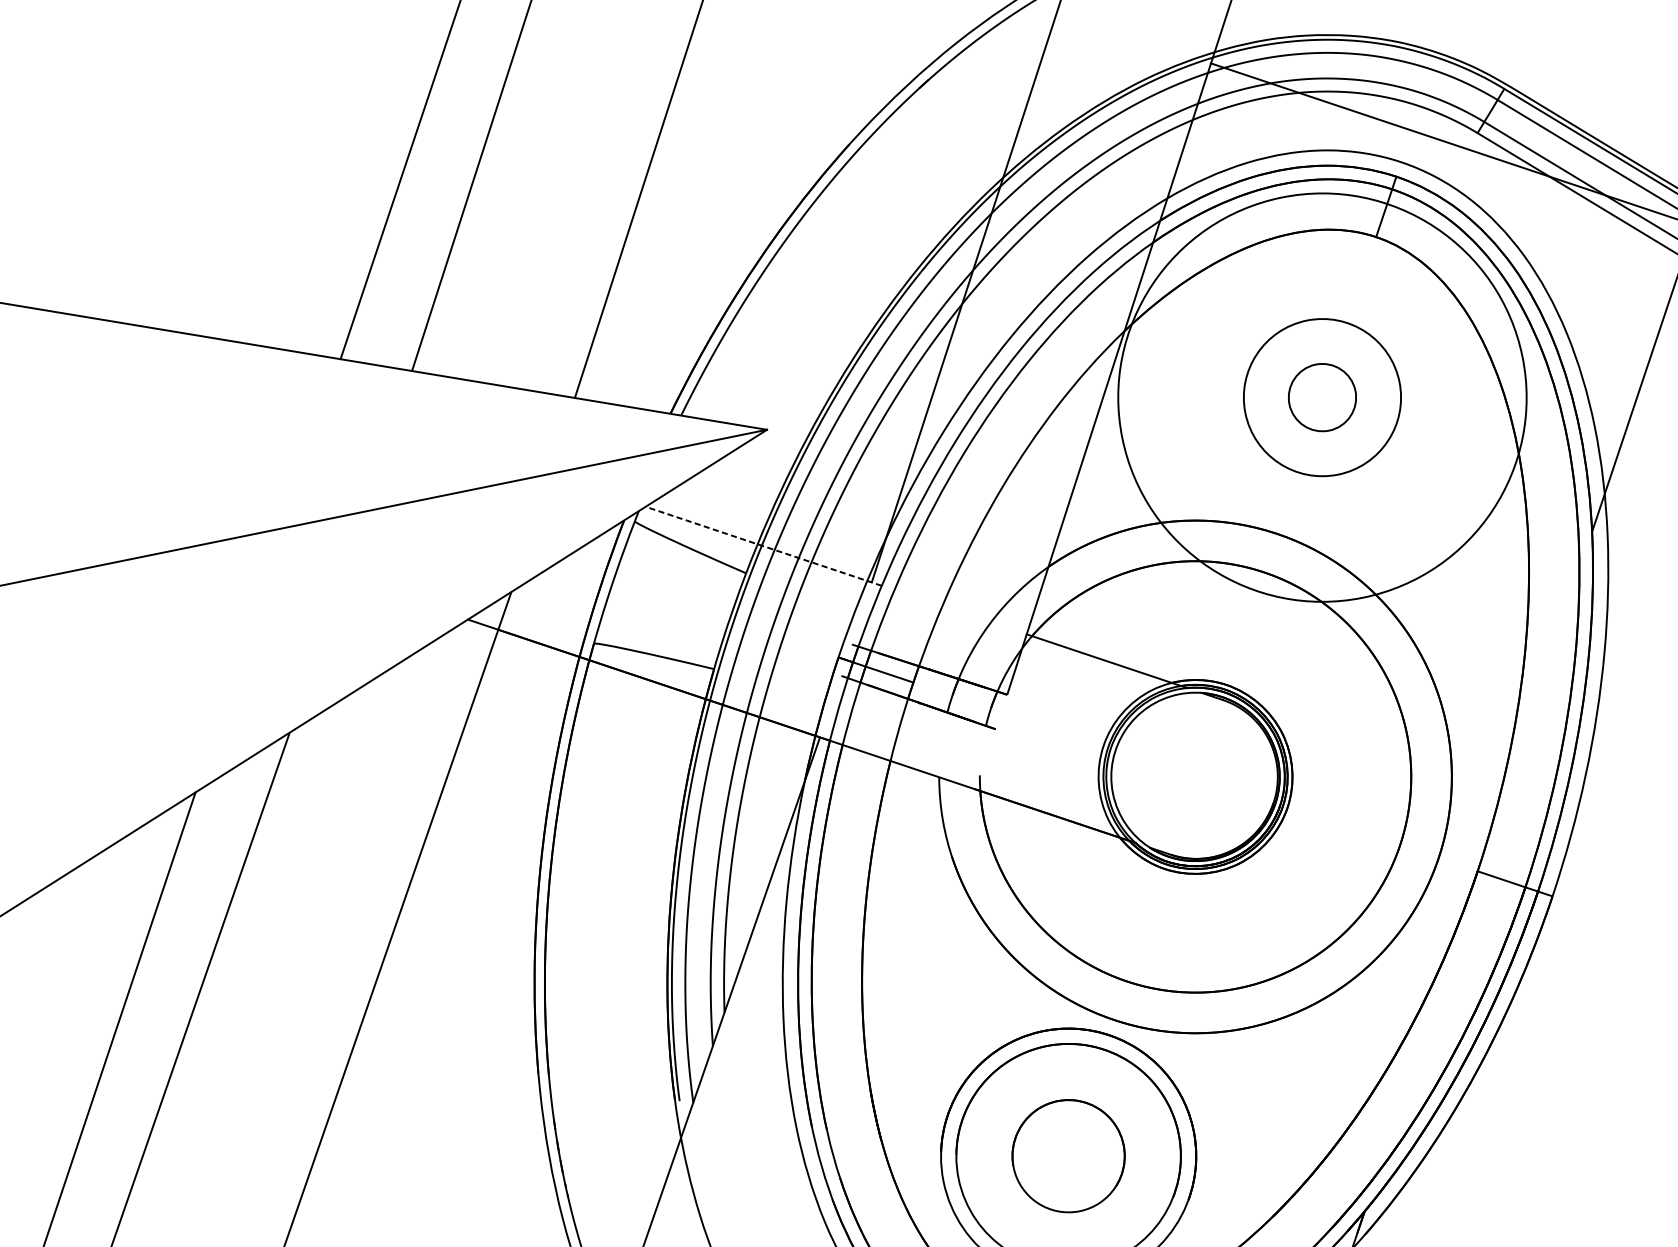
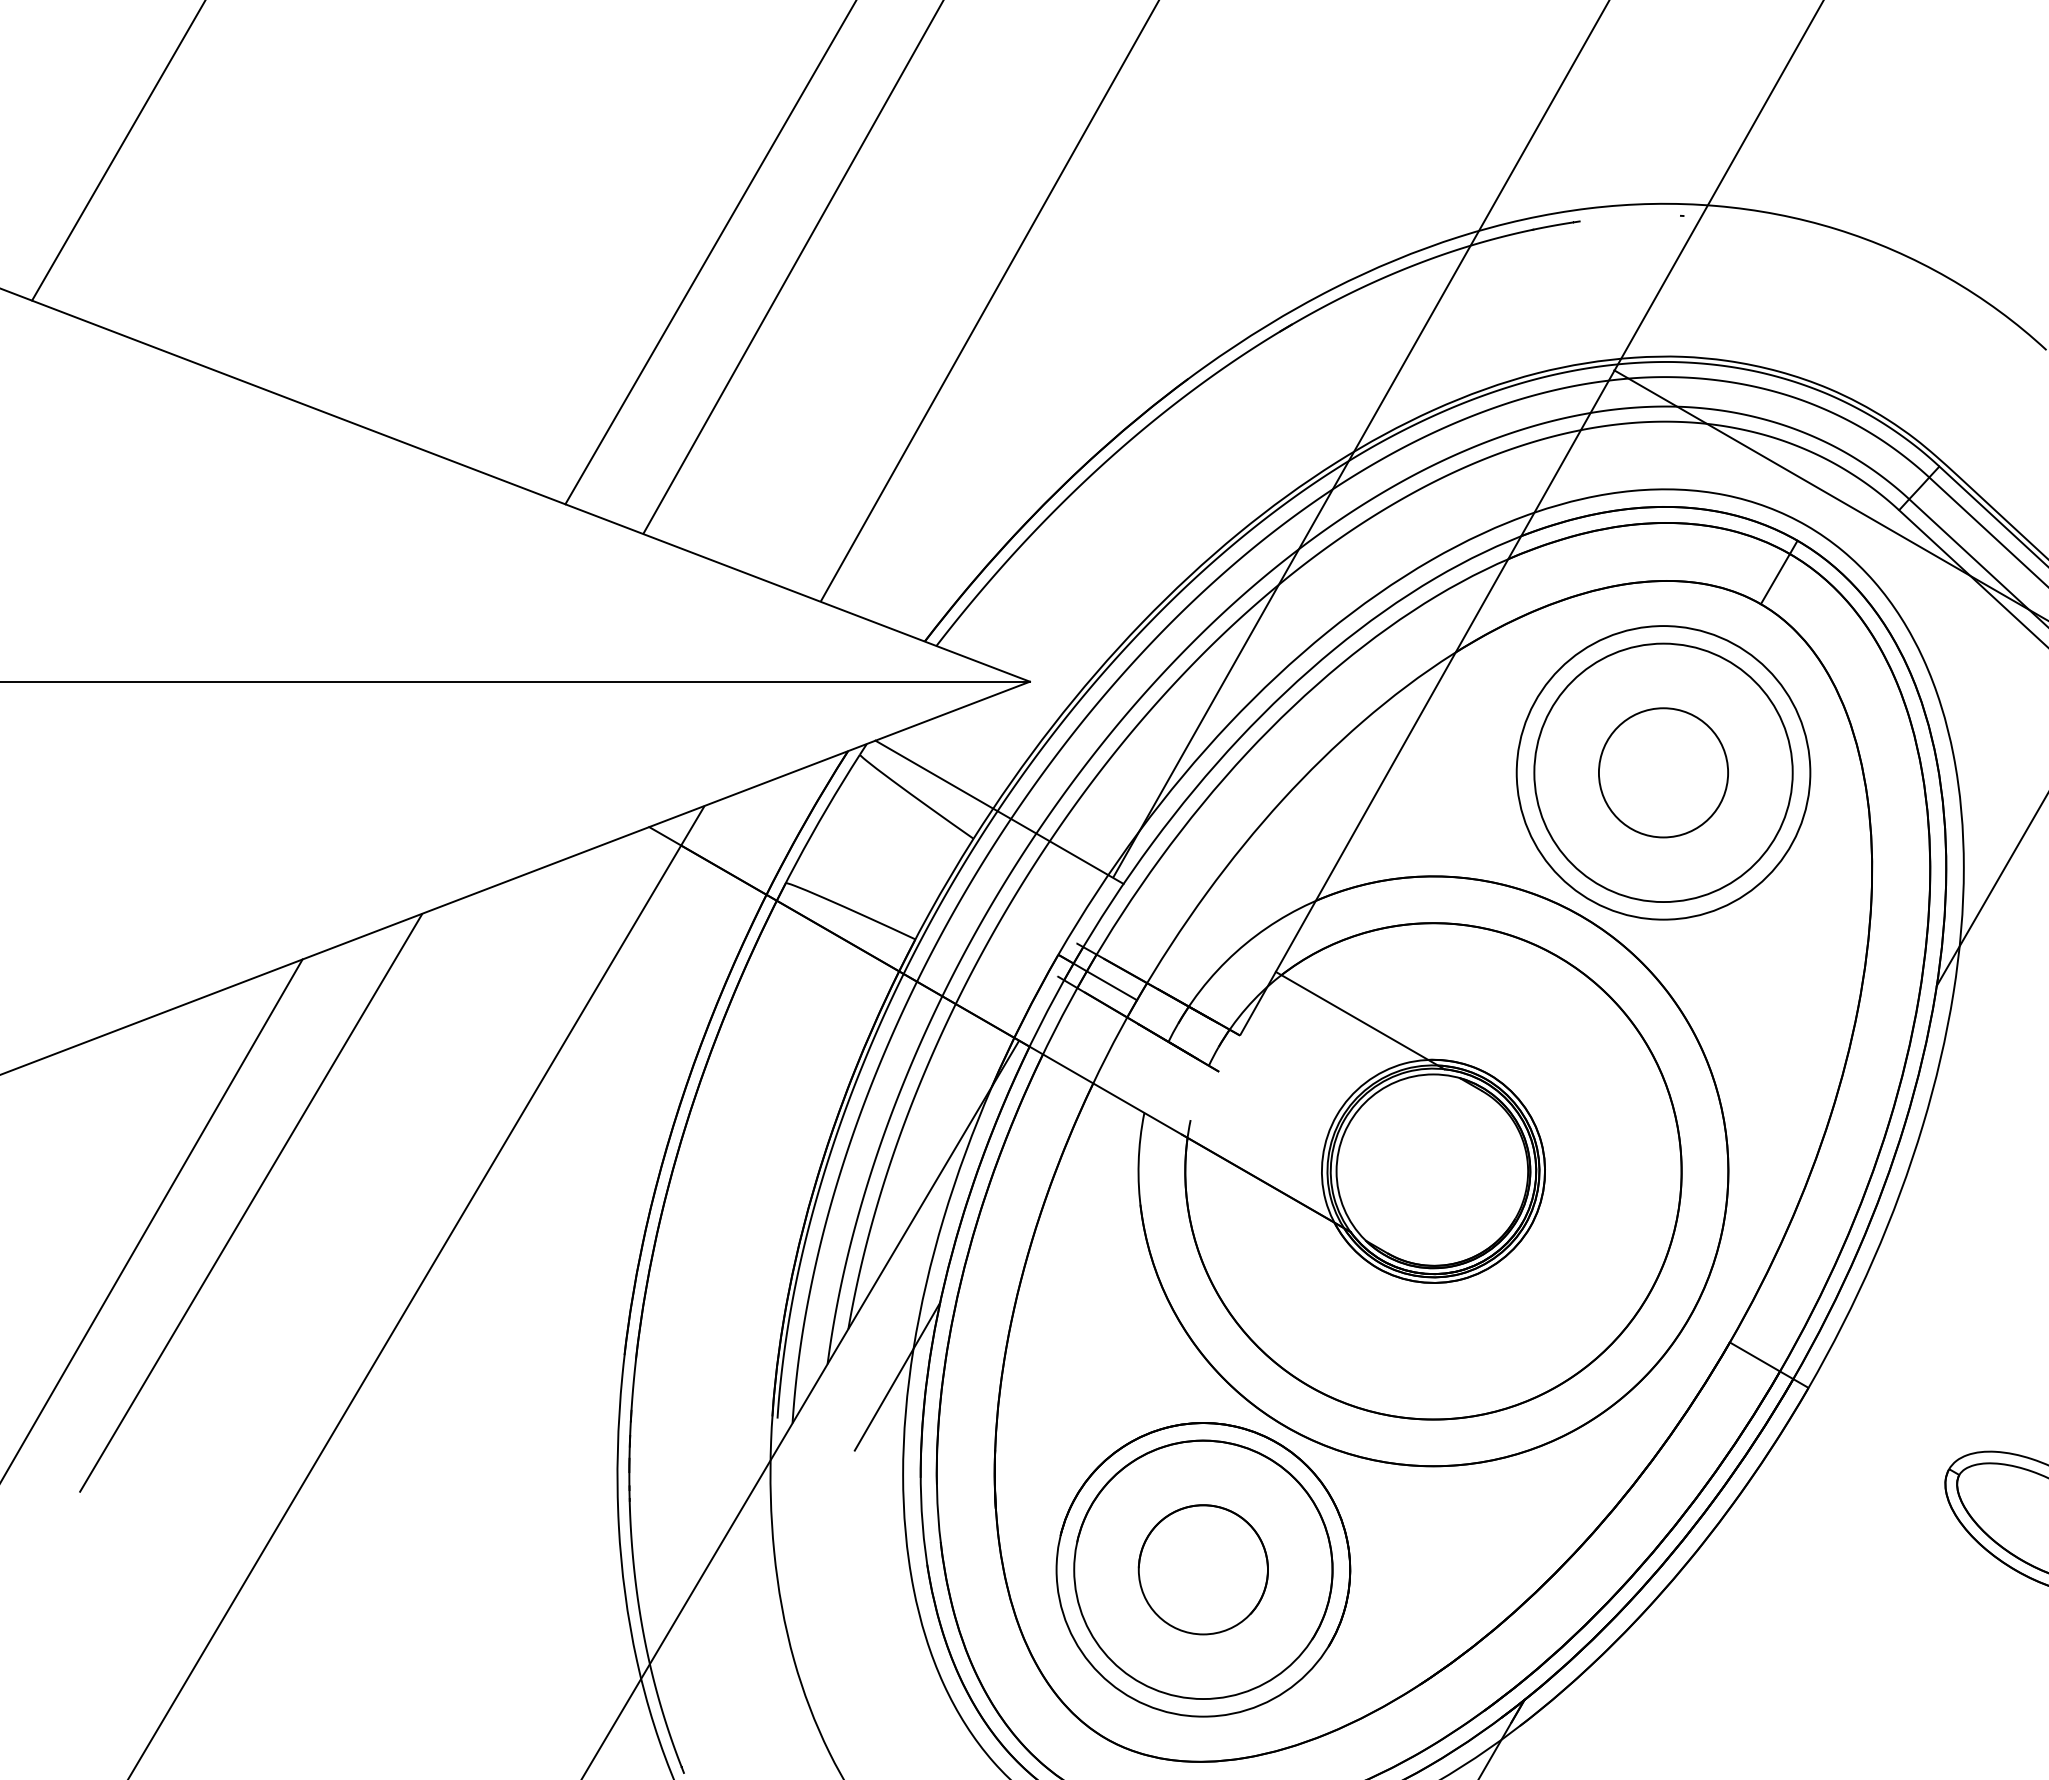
circle: (1322, 397) -> (1663, 772), size x0.62
circle: (1322, 397) -> (1663, 772), size x1.43
circle: (1322, 397) -> (1663, 772), size x1.67
line: (763, 546) -> (999, 812), dashed -> solid
line: (774, 1044) -> (897, 1376), added

